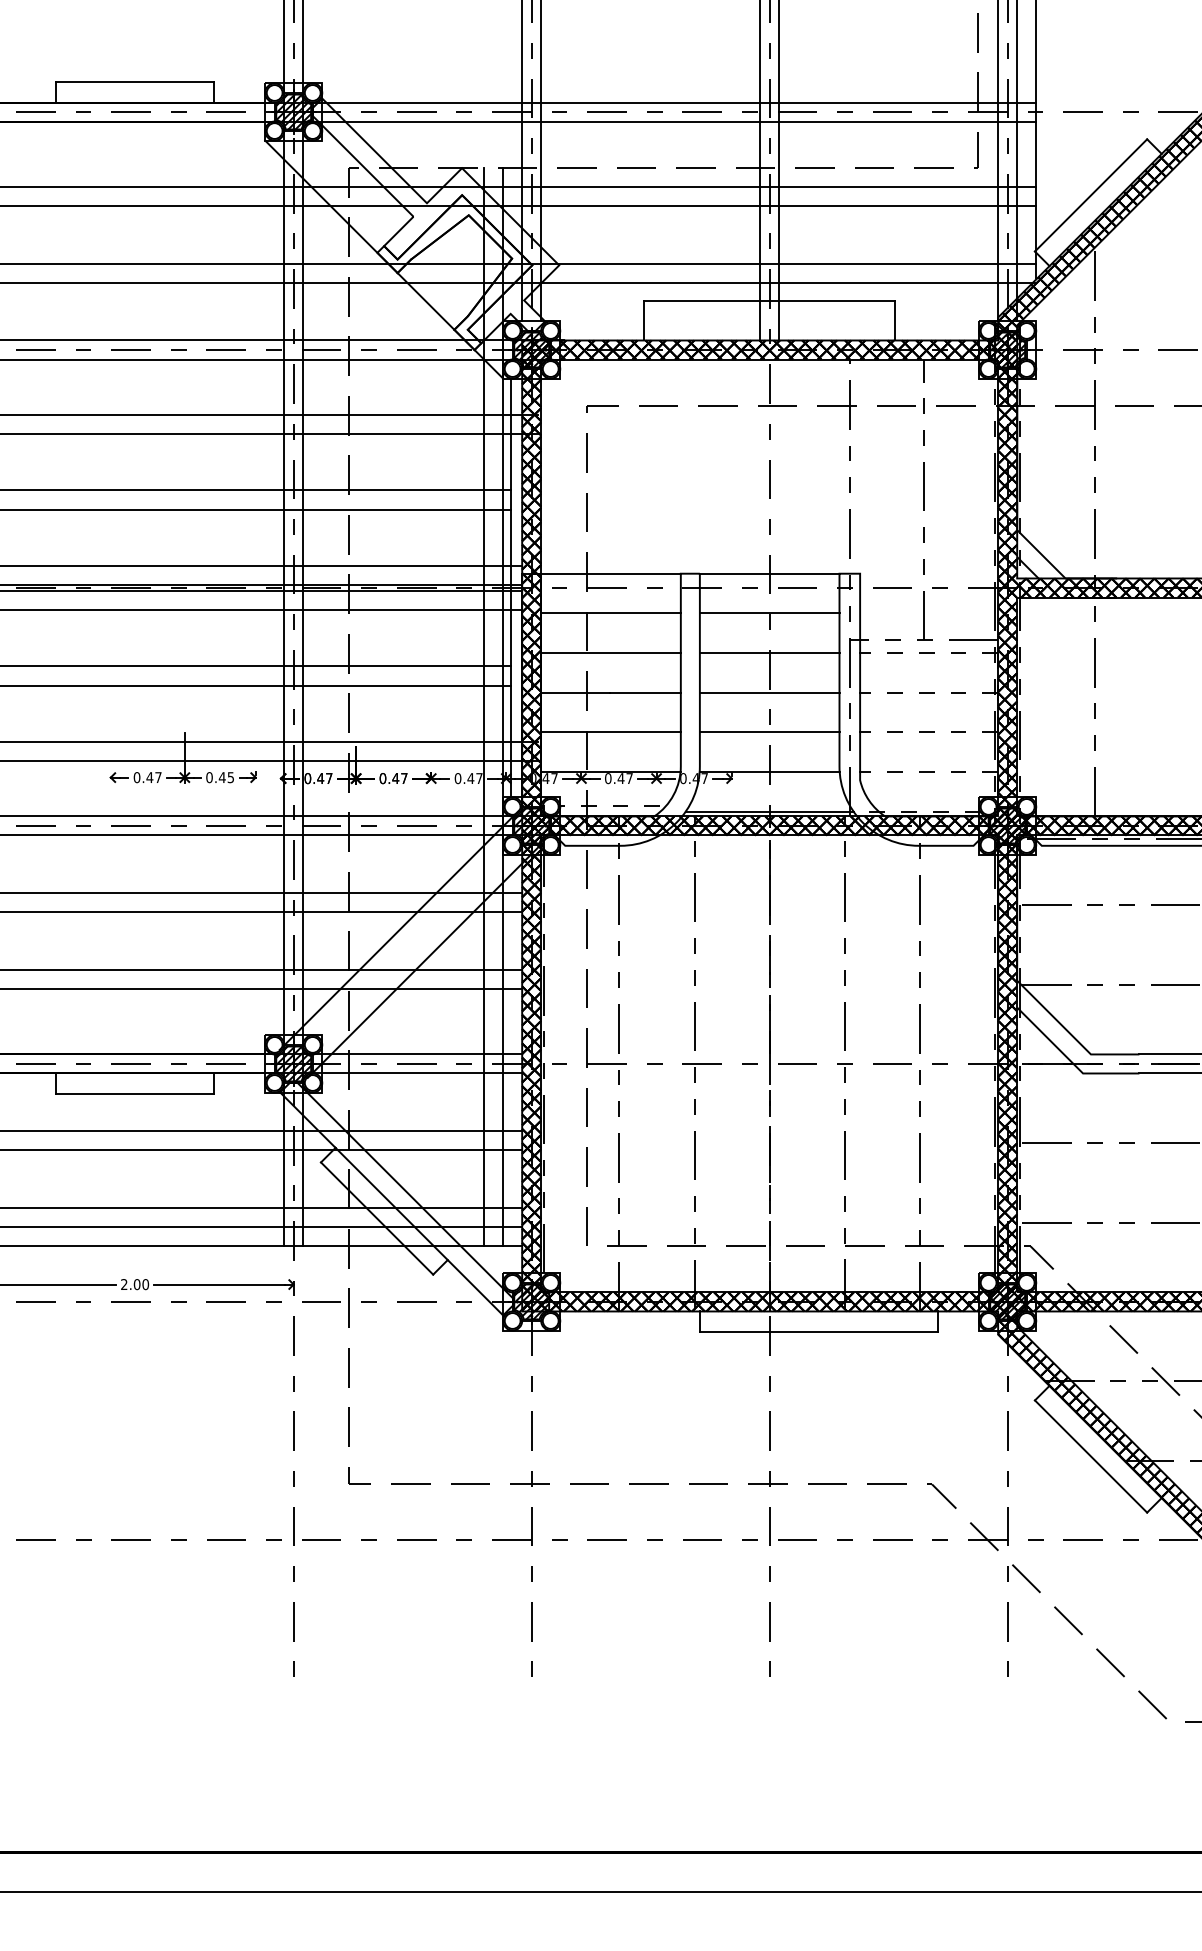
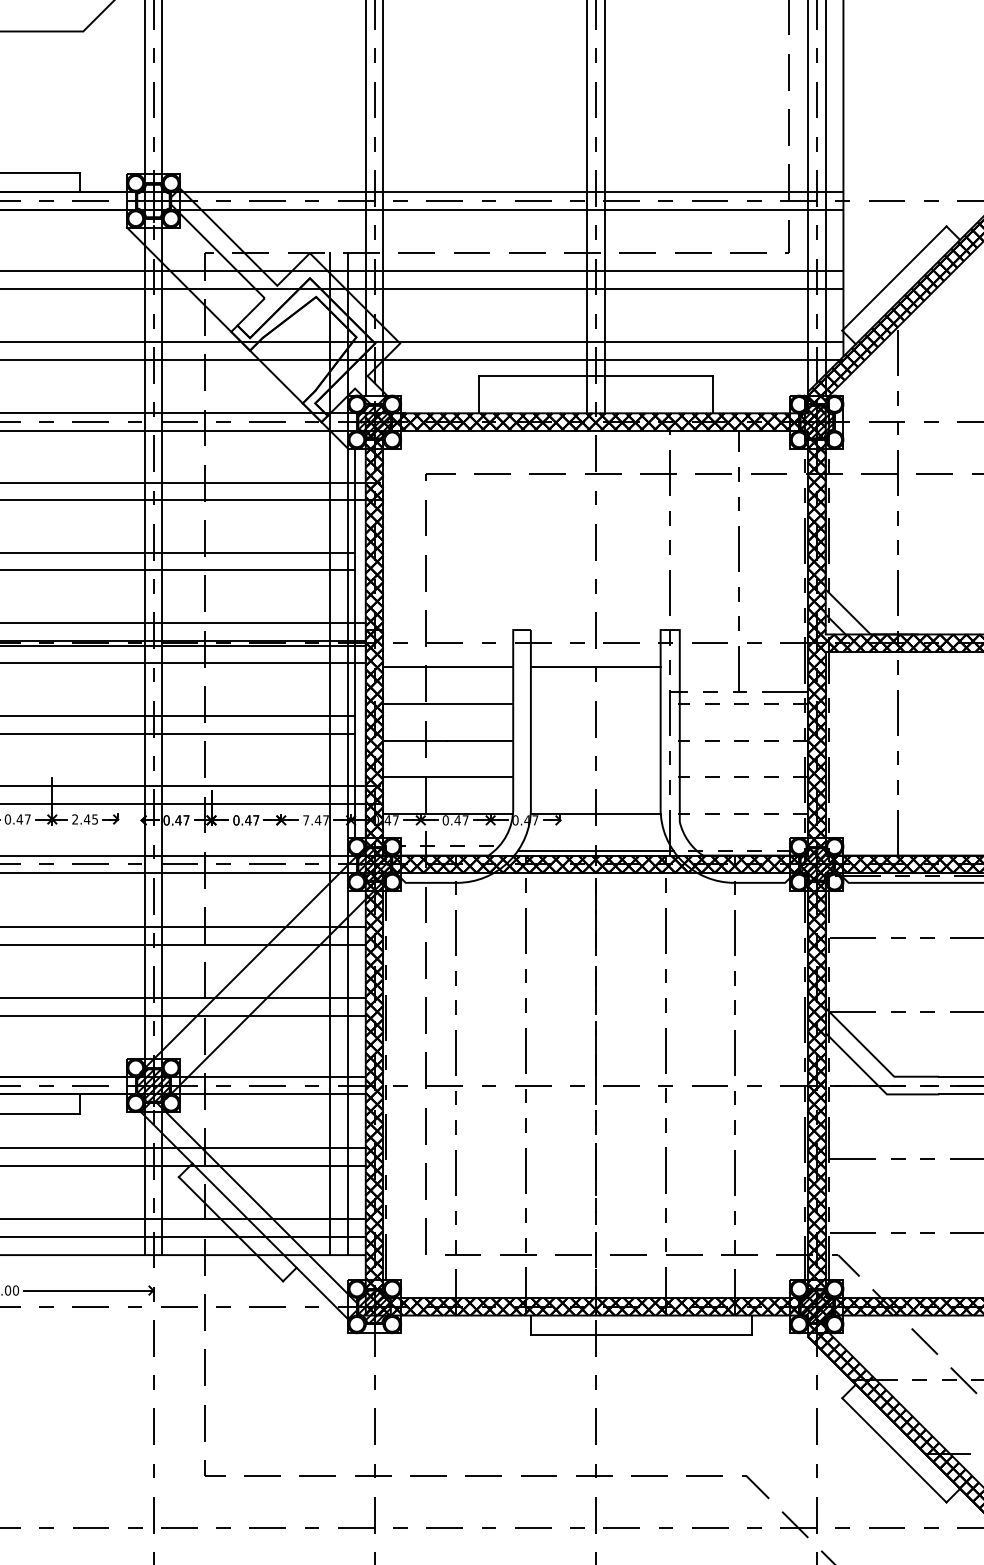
hatch: (293, 111) -> (153, 200), removed
line: (605, 573) -> (443, 629), removed
line: (769, 573) -> (595, 629), removed
line: (769, 653) -> (595, 704), removed
line: (769, 692) -> (595, 740), removed
line: (769, 732) -> (595, 777), removed
text: (209, 777) -> (75, 819), 0.45 -> 2.45
text: (457, 778) -> (305, 820), 0.47 -> 7.47

